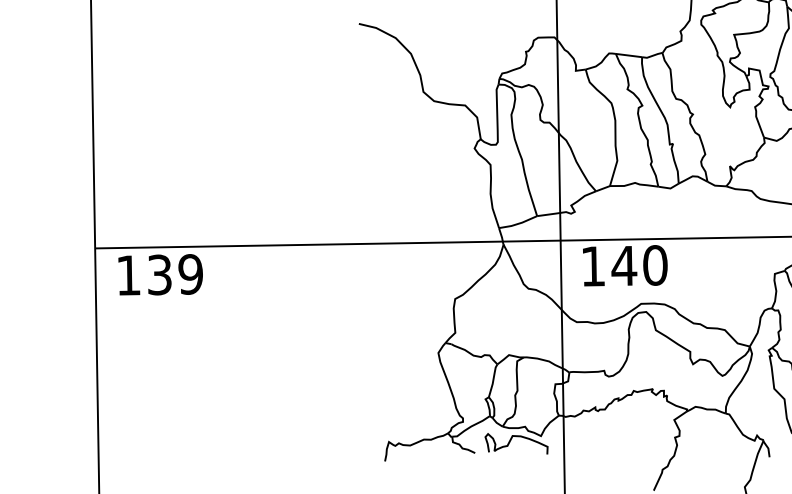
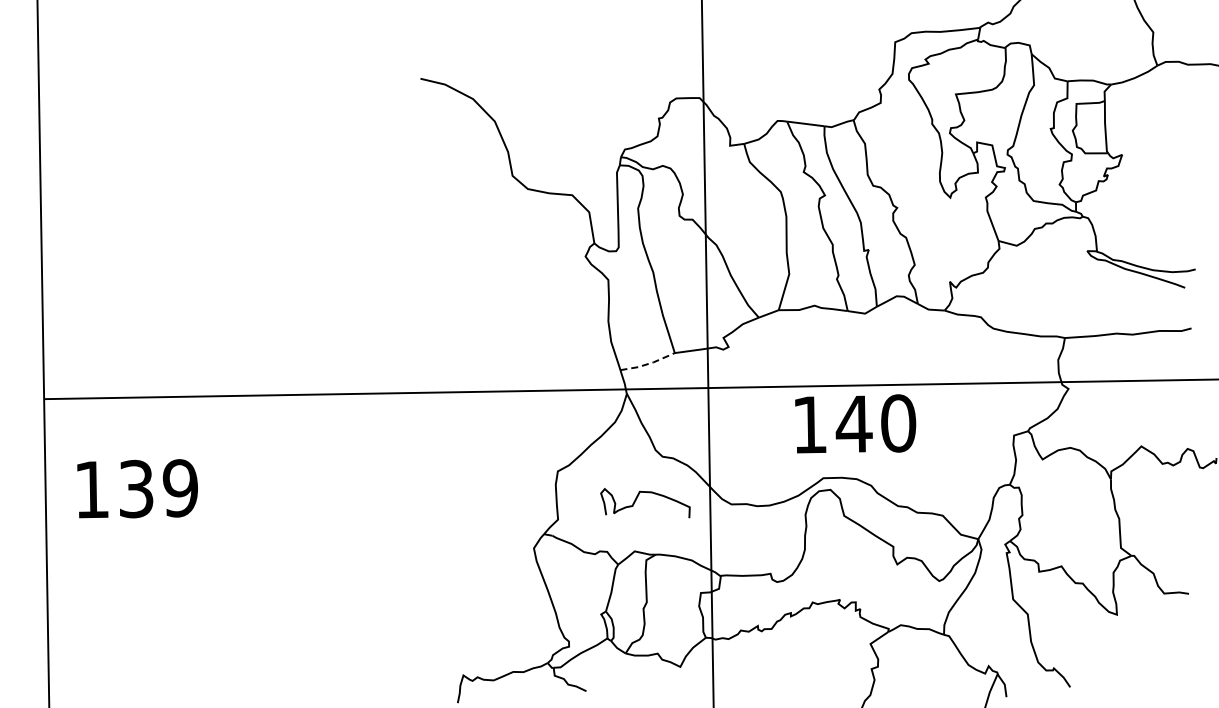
line: (518, 224) -> (648, 364), solid -> dashed
text: (625, 265) -> (855, 423), moved
text: (160, 274) -> (137, 488), moved
curve: (510, 440) -> (637, 498), moved

